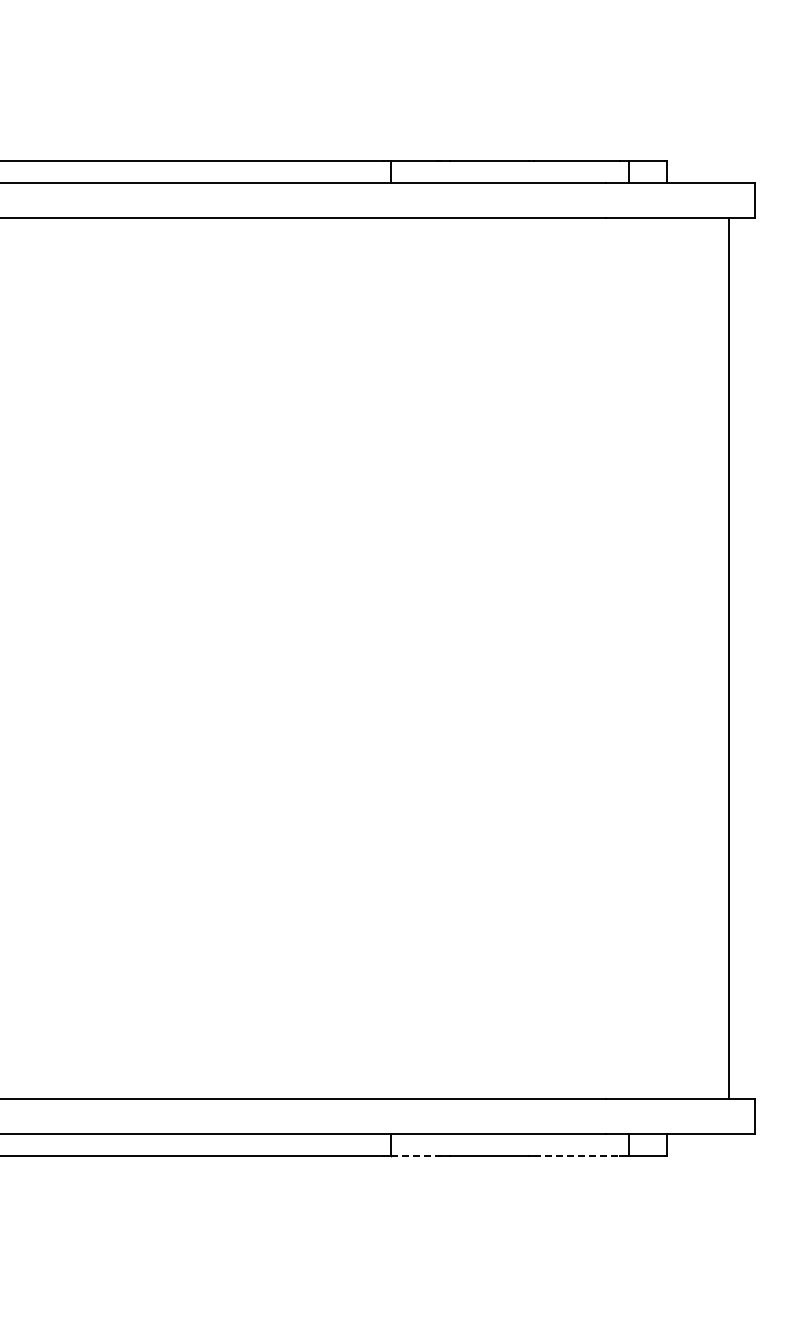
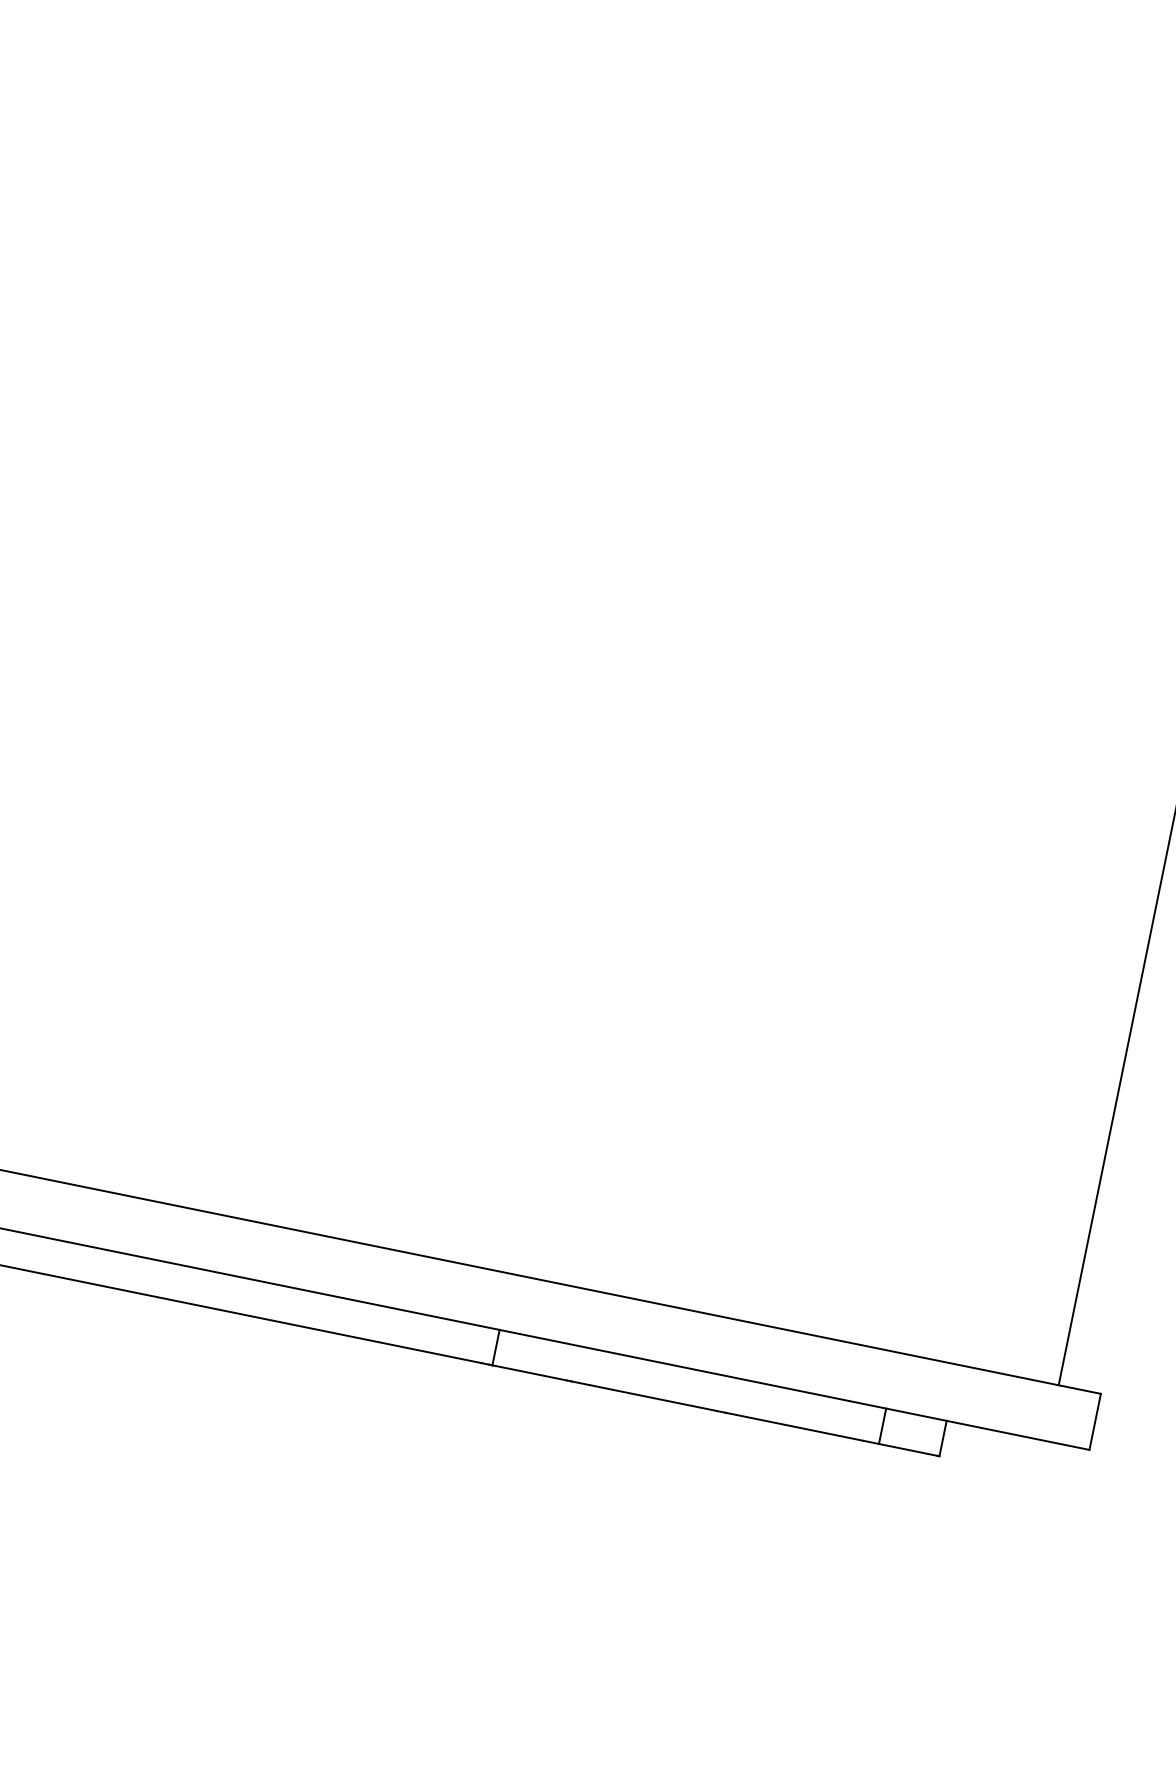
line: (414, 1155) -> (531, 1372), dashed -> solid
line: (577, 1155) -> (795, 1426), dashed -> solid

